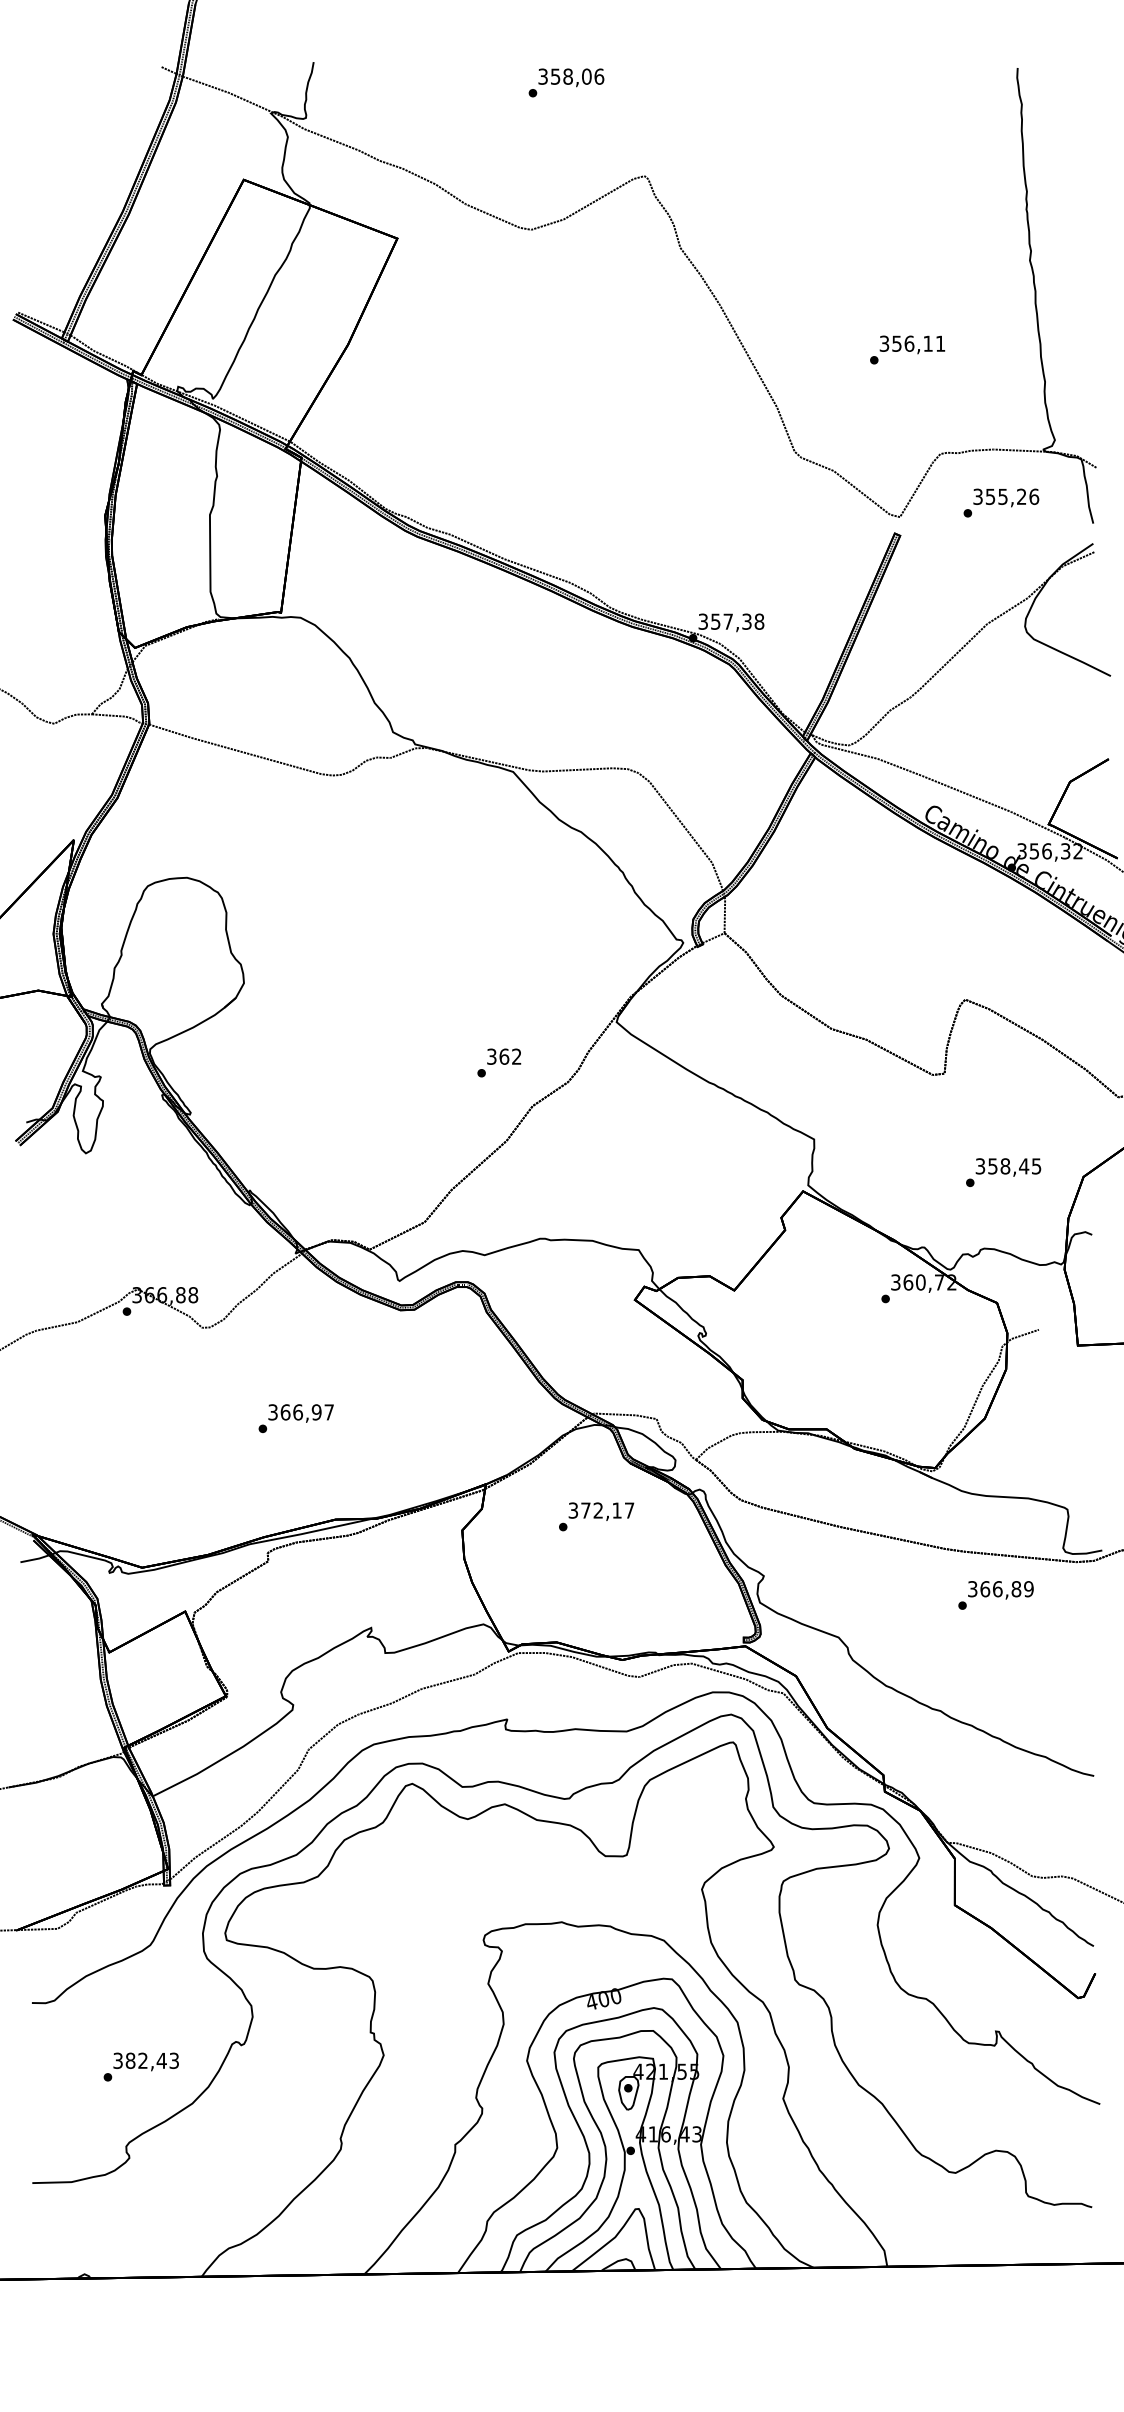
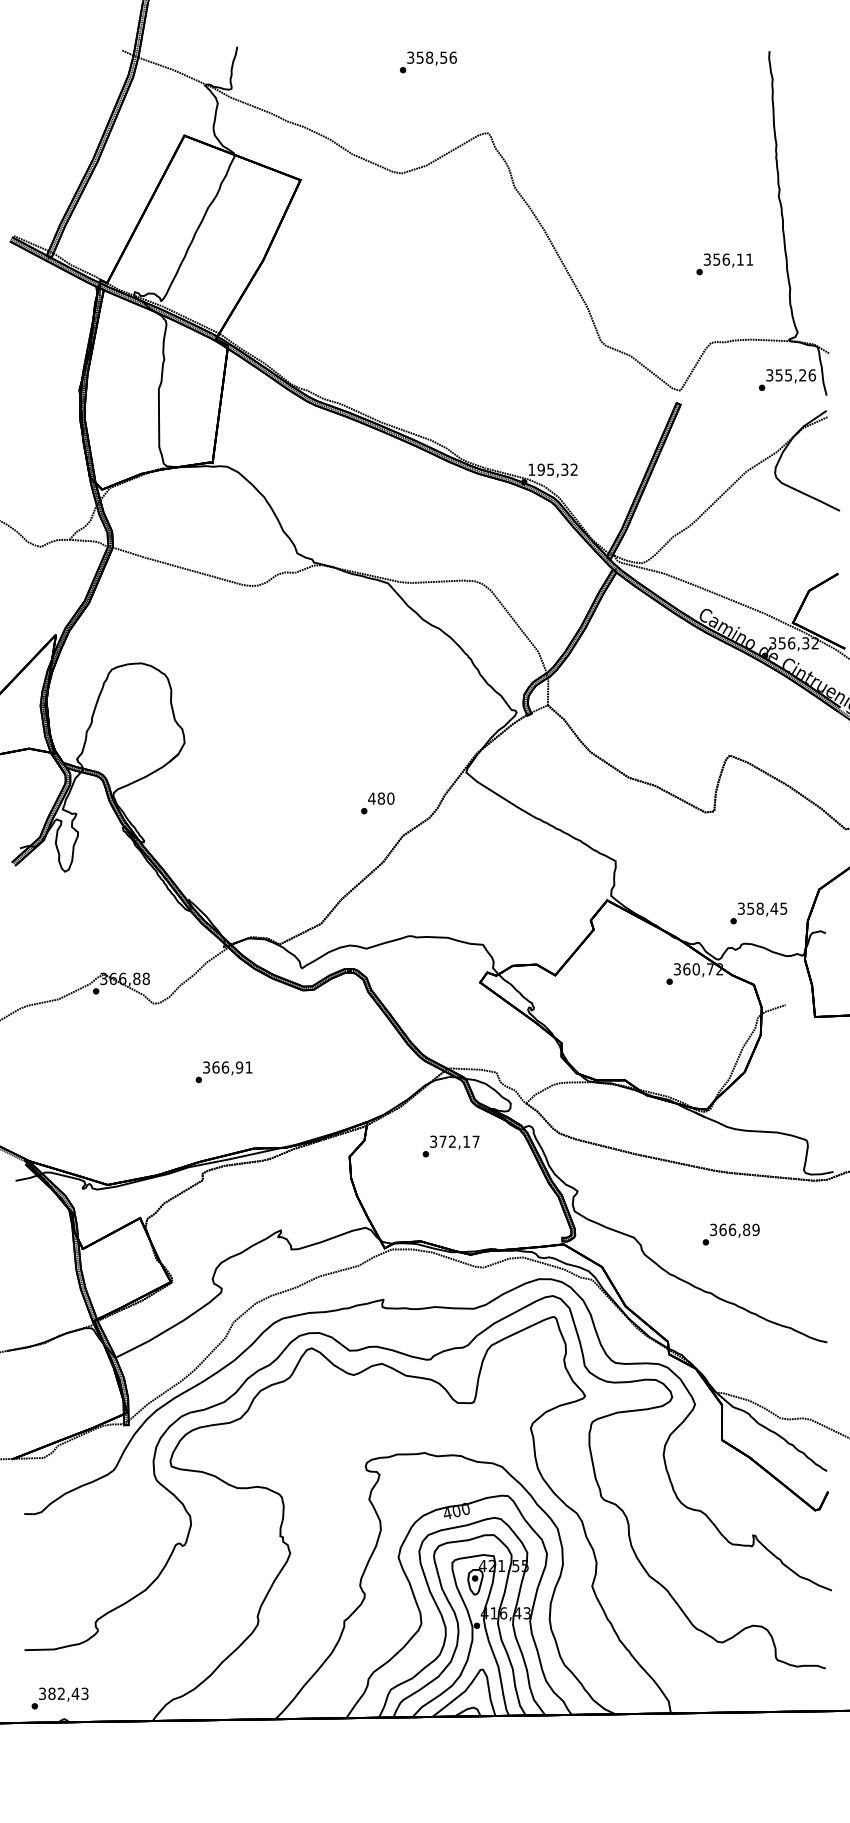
text: (586, 76) -> (443, 57), 358,06 -> 358,56
text: (907, 349) -> (724, 263), moved
text: (1001, 502) -> (787, 379), moved
text: (731, 621) -> (553, 469), 357,38 -> 195,32
text: (503, 1056) -> (380, 798), 362 -> 480
text: (1003, 1172) -> (758, 913), moved
text: (328, 1412) -> (248, 1067), 366,97 -> 366,91
text: (995, 1595) -> (730, 1234), moved
text: (140, 2066) -> (59, 1698), moved

